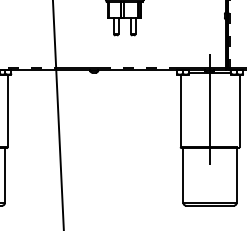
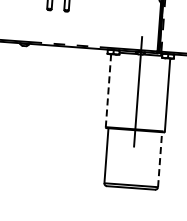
line: (180, 111) -> (108, 91), solid -> dashed
line: (236, 175) -> (159, 159), solid -> dashed

